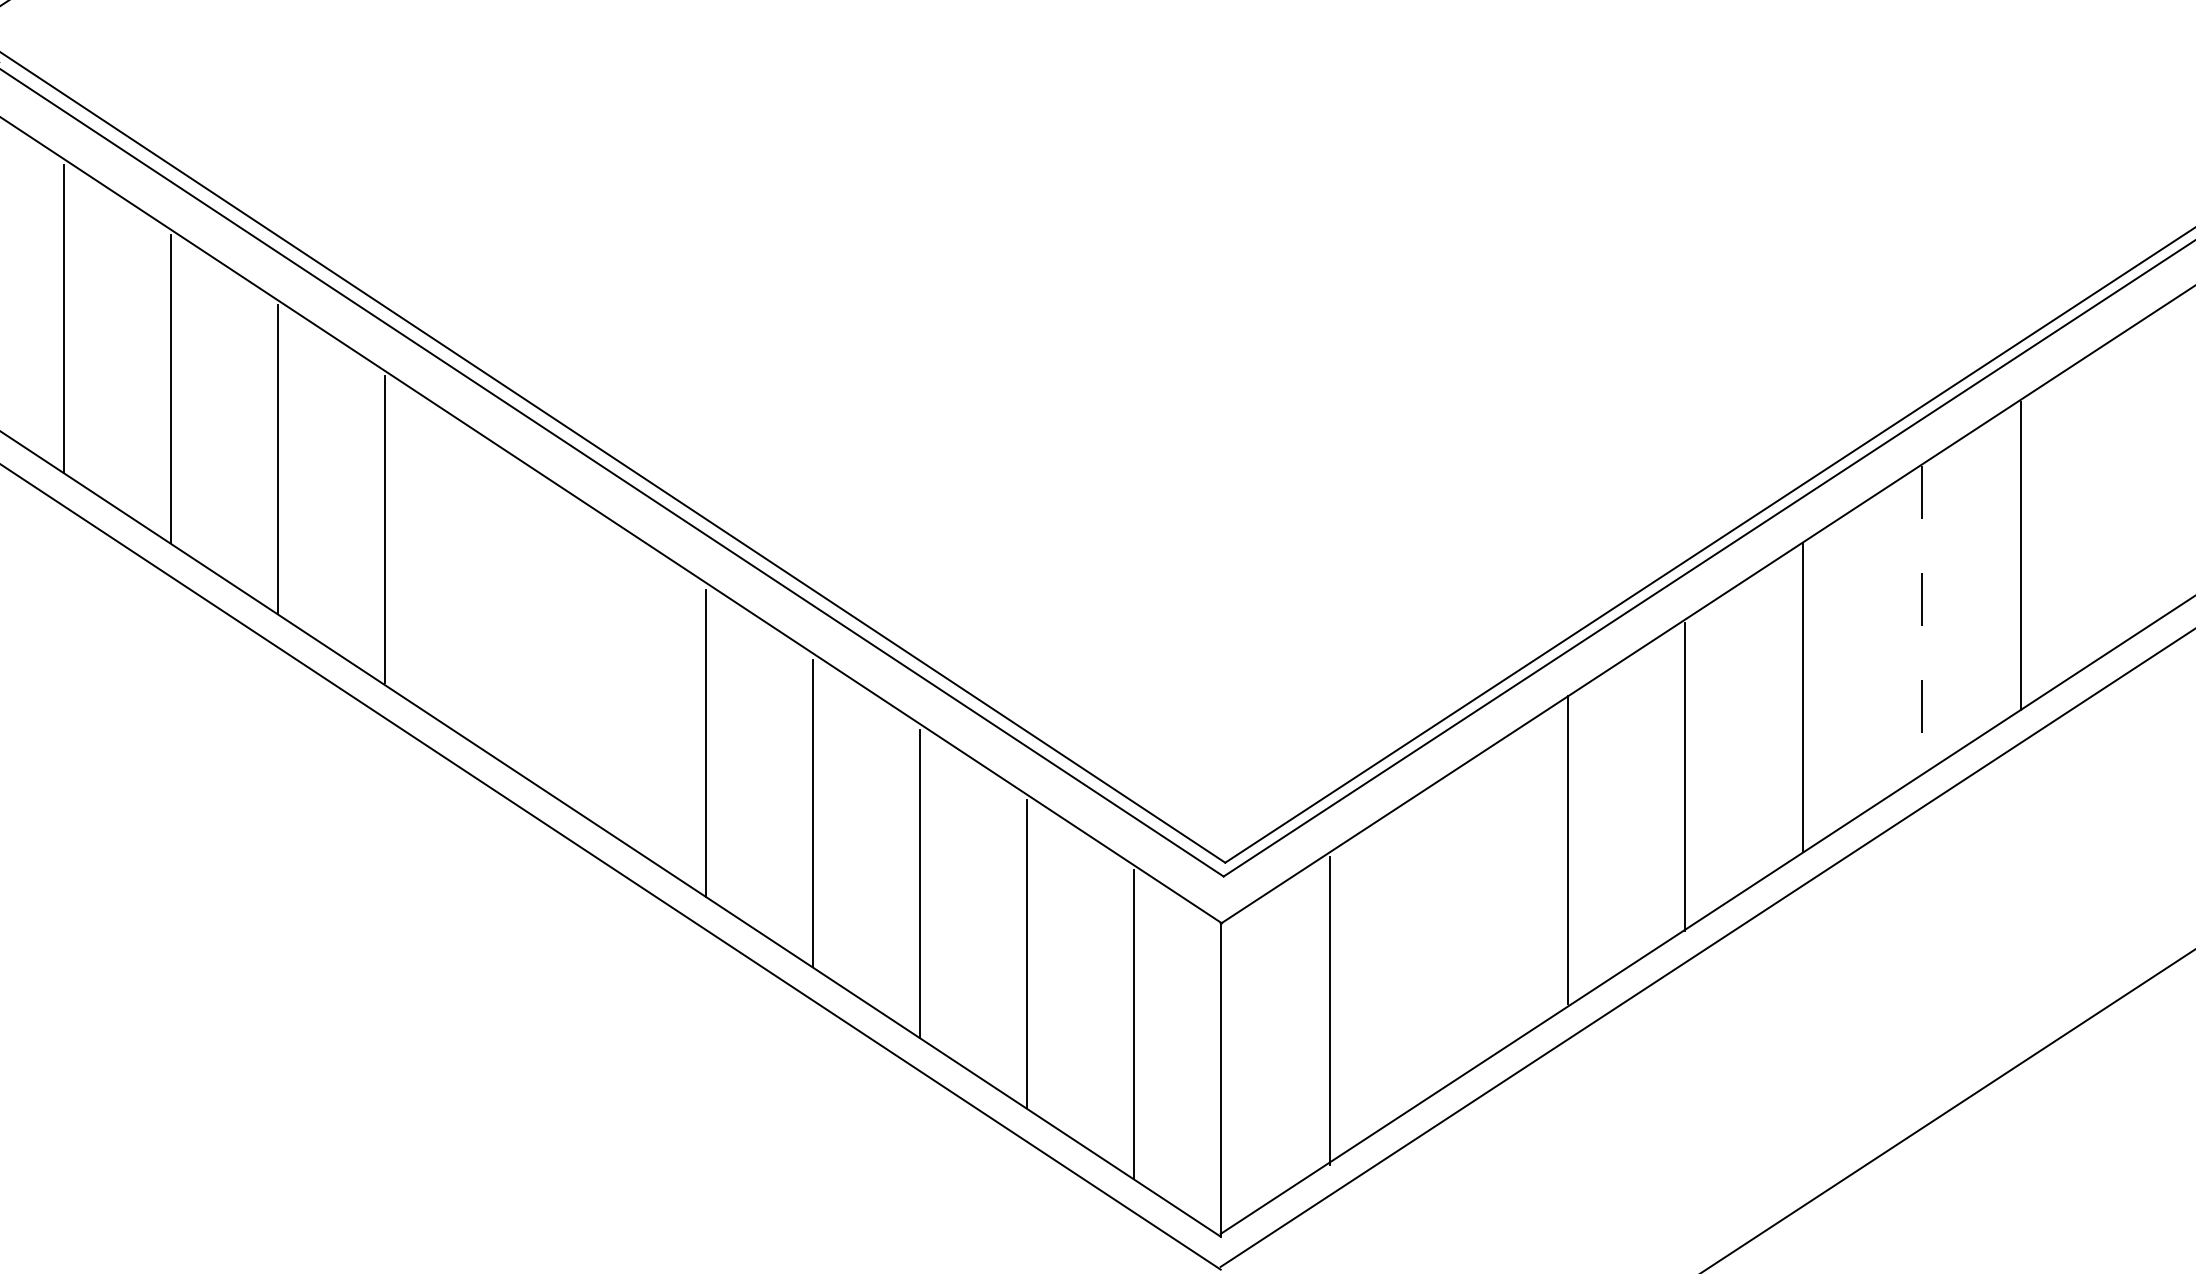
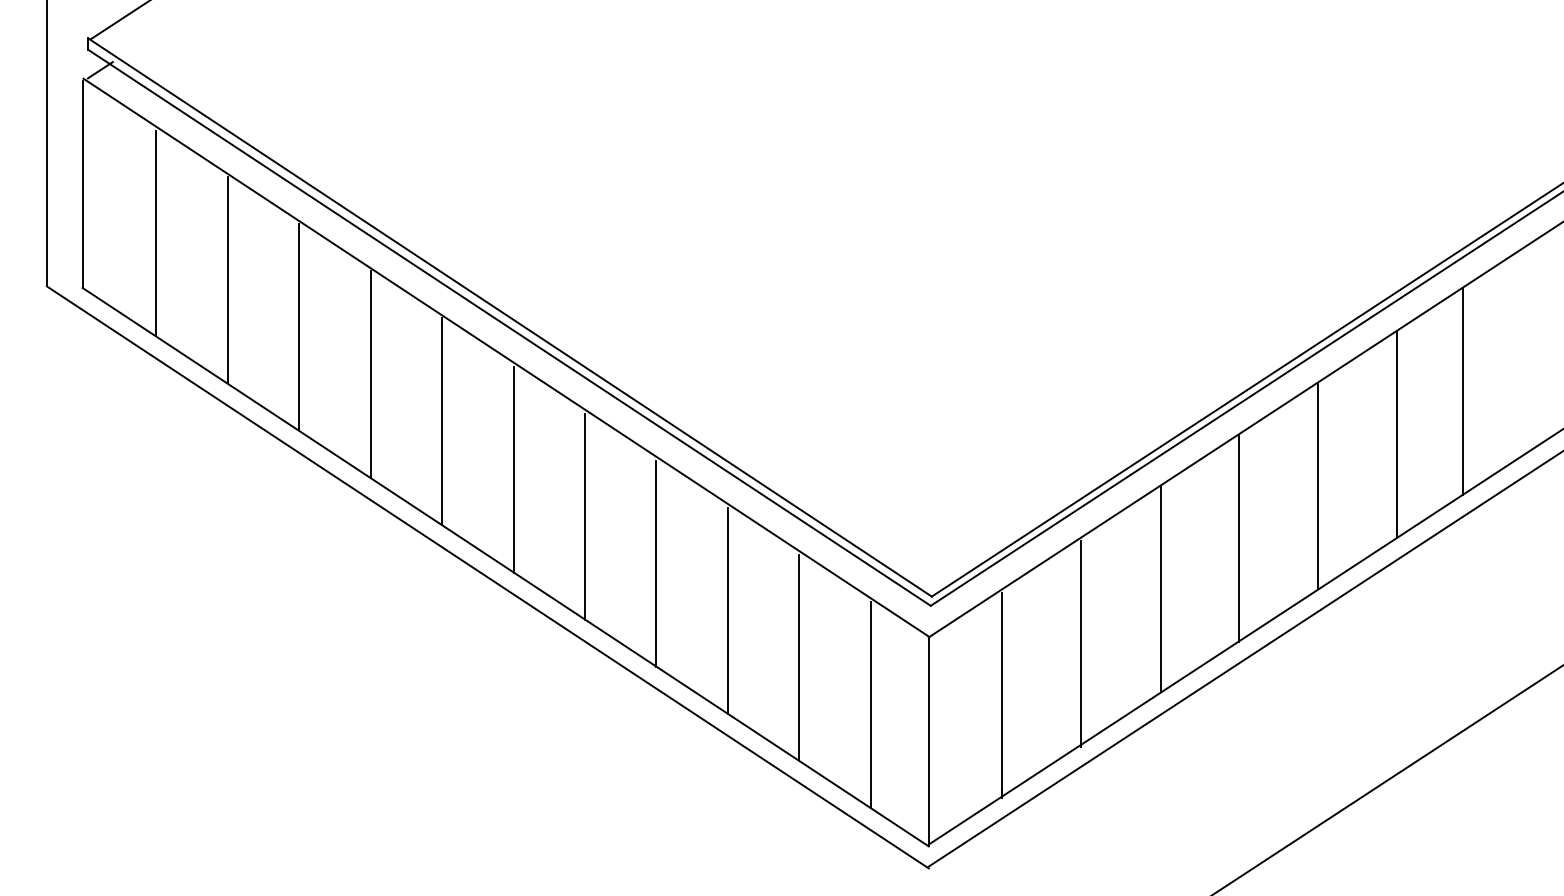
line: (492, 599) -> (442, 420), added
line: (1922, 620) -> (1397, 434), dashed -> solid
line: (599, 672) -> (513, 469), added
line: (1447, 932) -> (1080, 643), added

